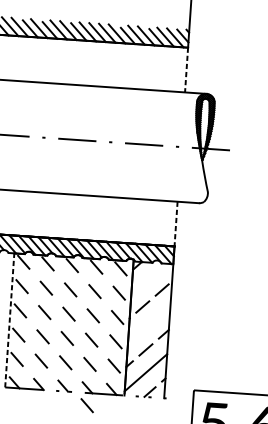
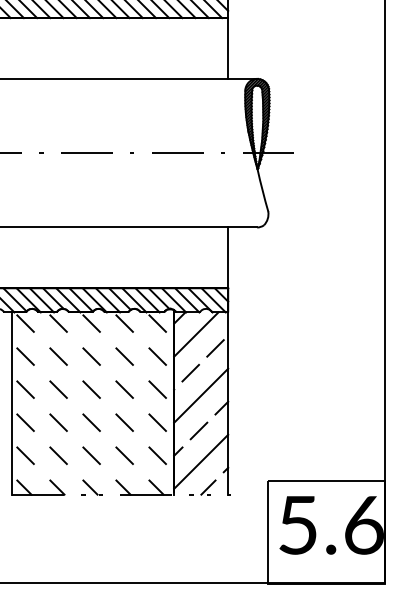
line: (186, 70) -> (228, 48), dashed -> solid
line: (176, 224) -> (228, 258), dashed -> solid
line: (148, 278) -> (196, 334), added
line: (10, 320) -> (12, 403), dashed -> solid
line: (149, 323) -> (201, 395), added
line: (87, 405) -> (124, 511), removed

